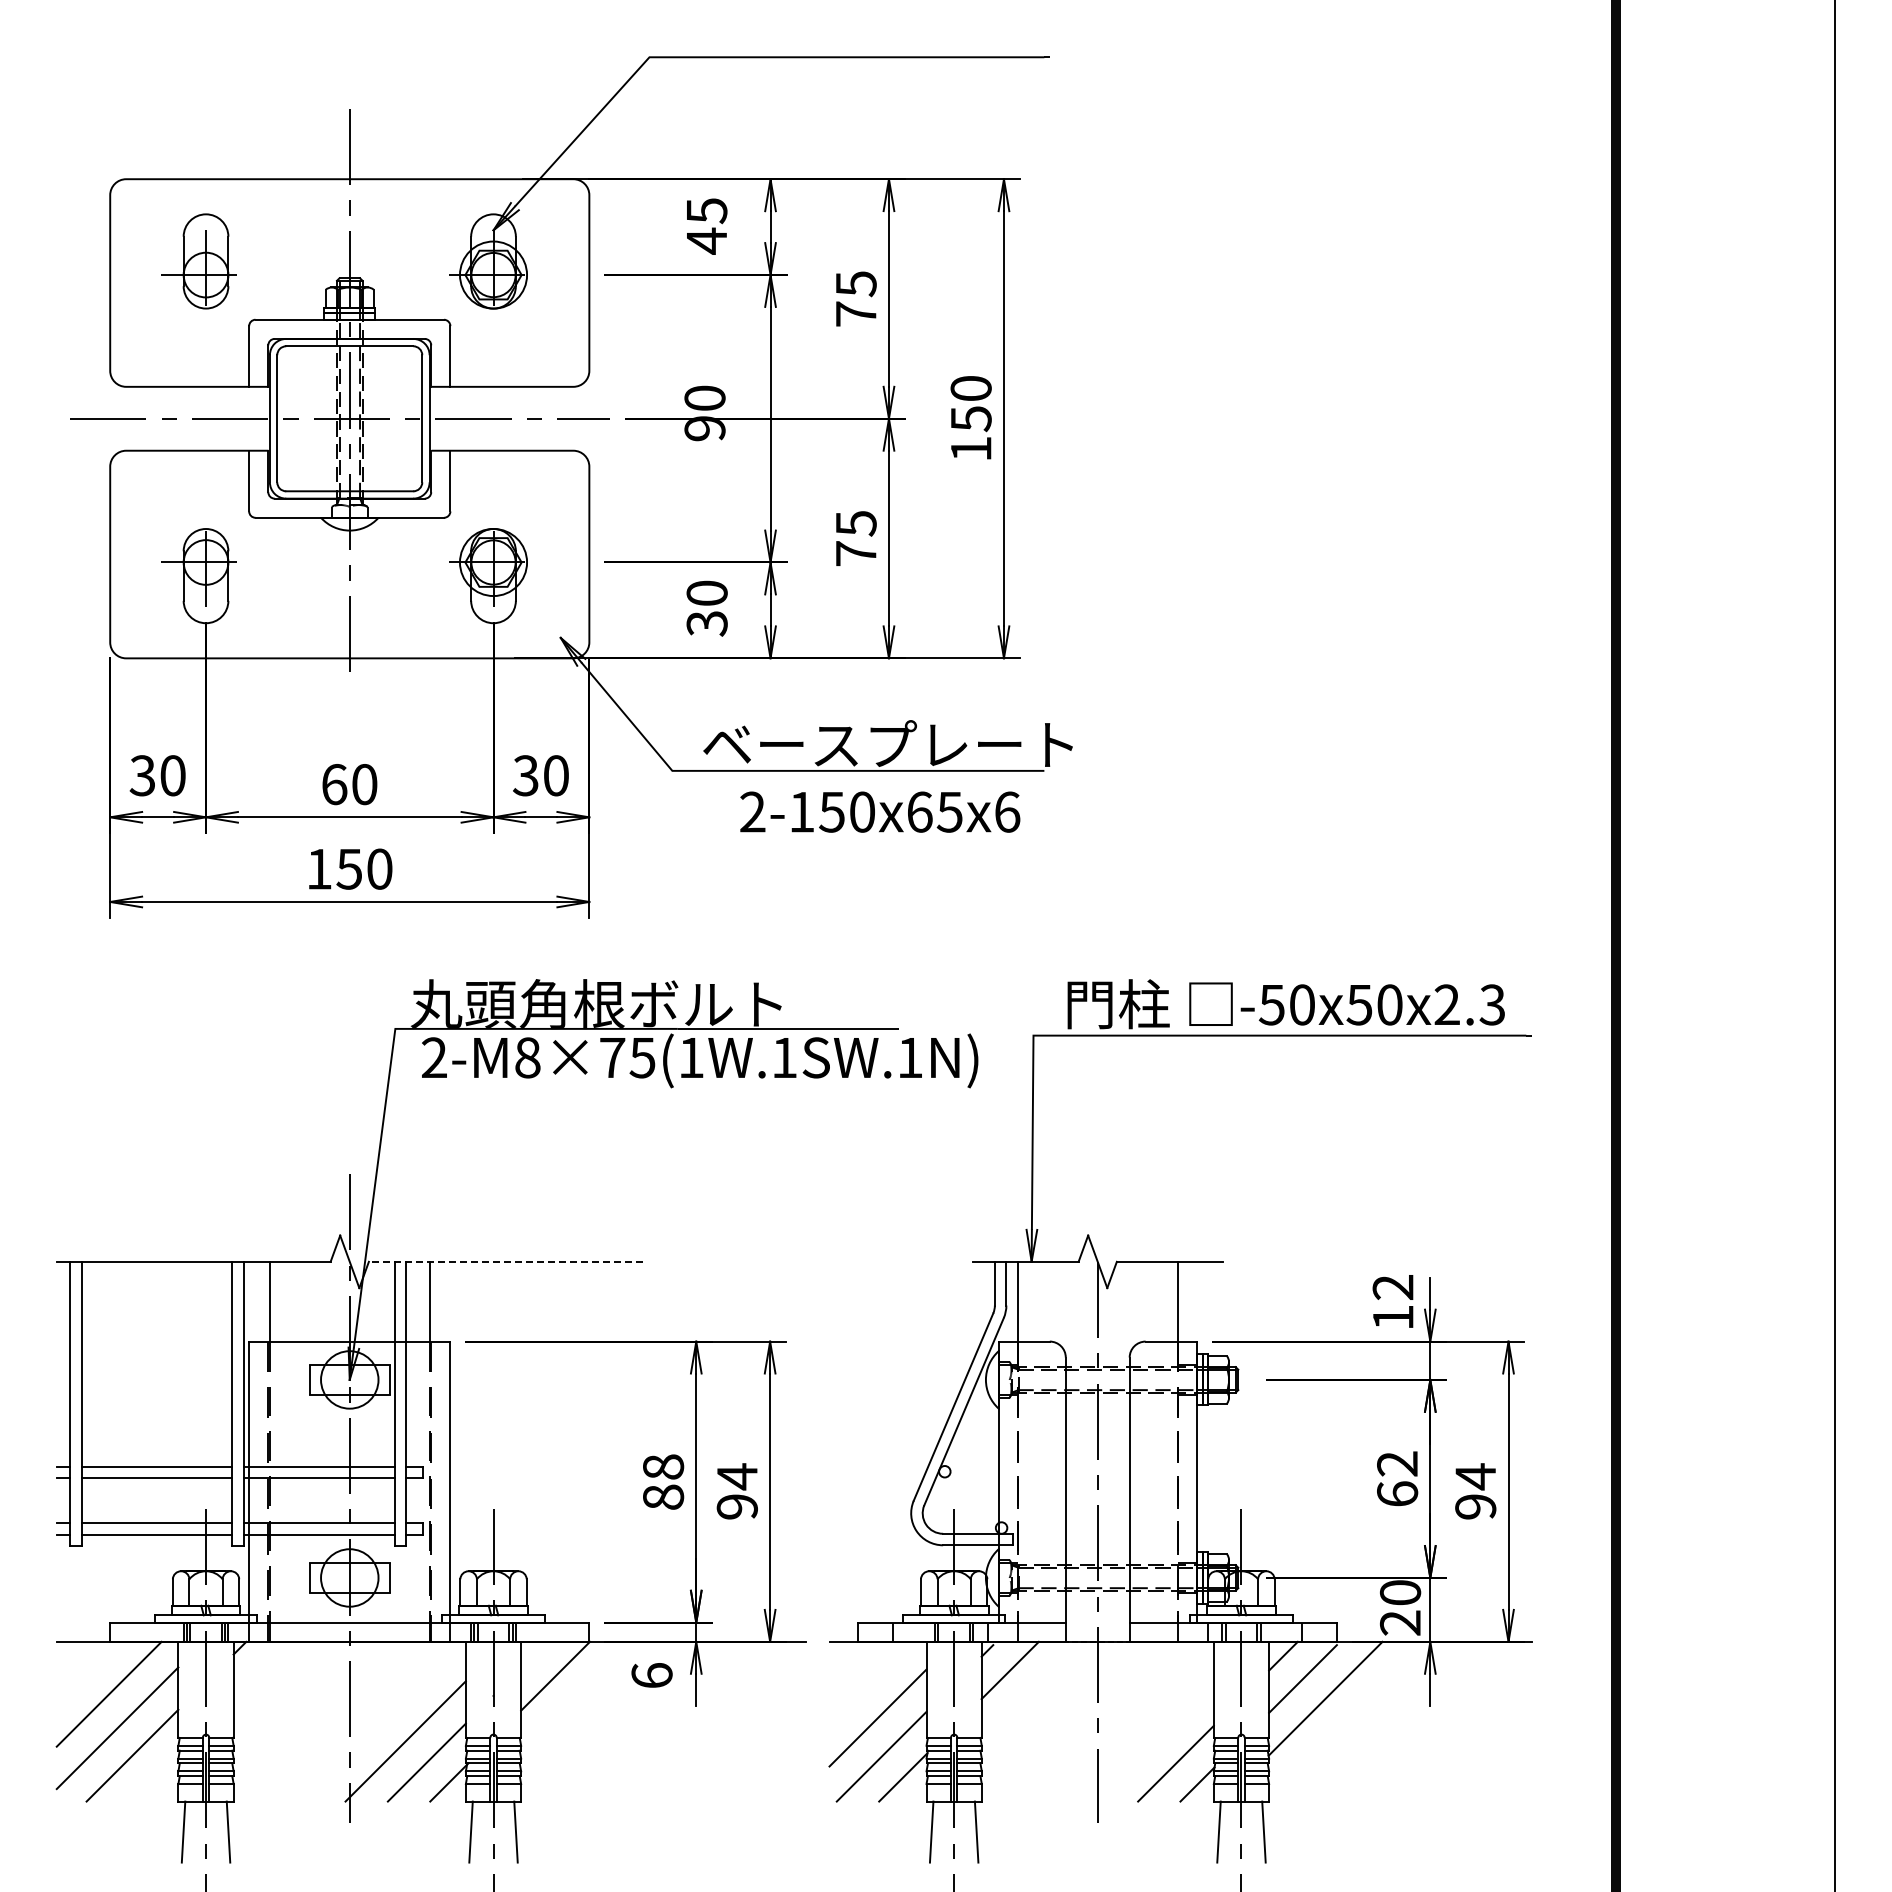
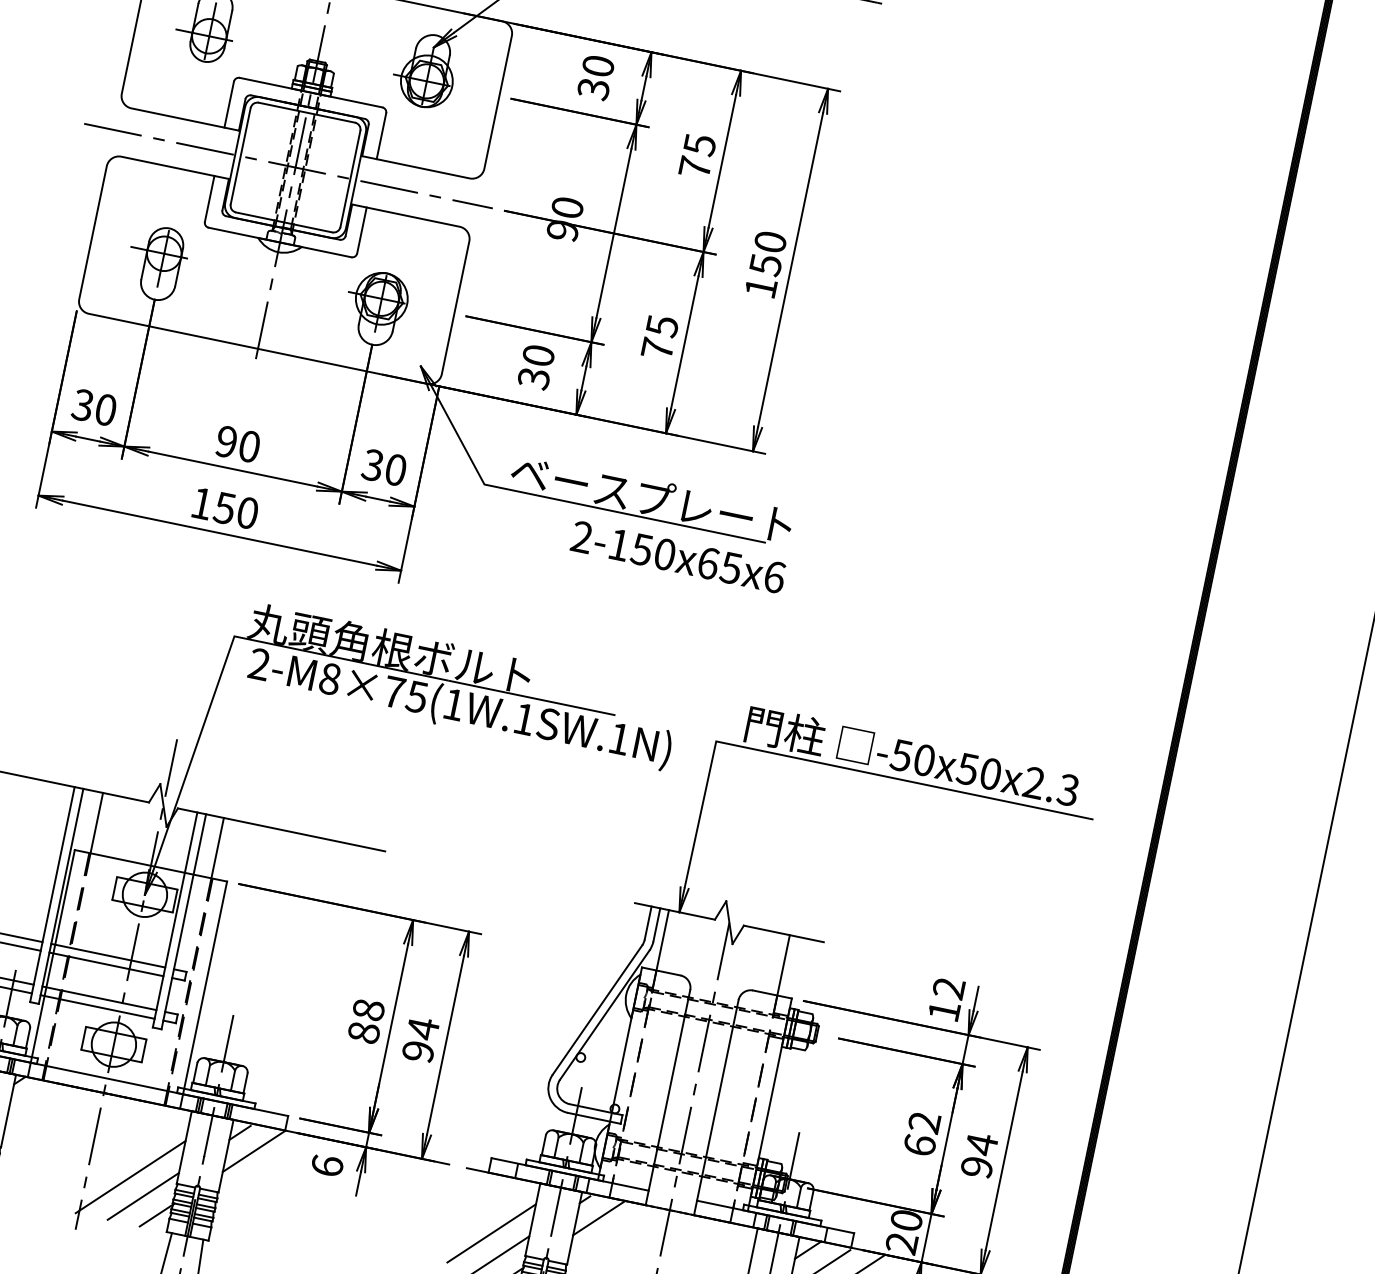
text: (706, 226) -> (595, 77), 45 -> 30
text: (334, 784) -> (226, 441), 60 -> 90
text: (880, 811) -> (678, 556), moved
line: (505, 1261) -> (281, 829), dashed -> solid
line: (532, 1656) -> (239, 1132), added

